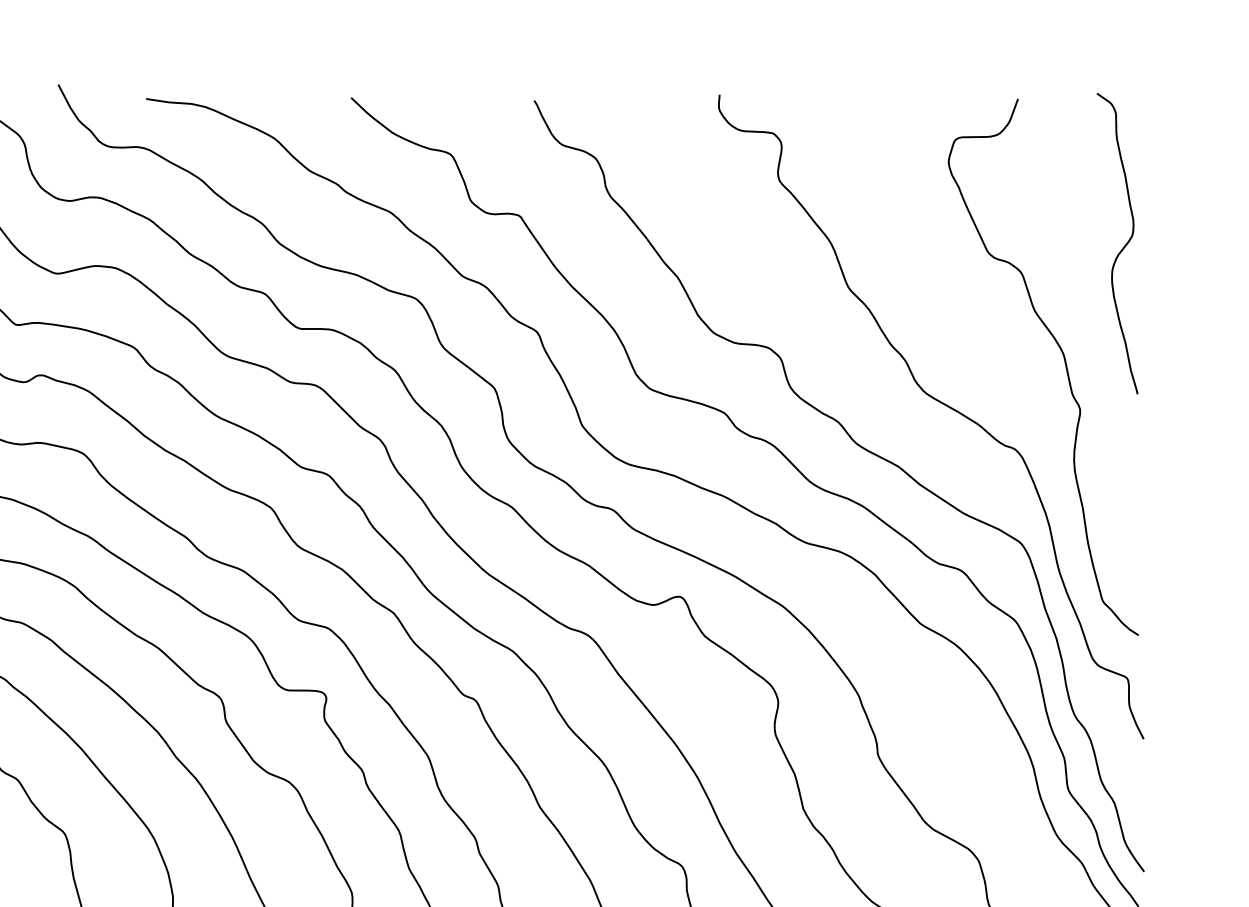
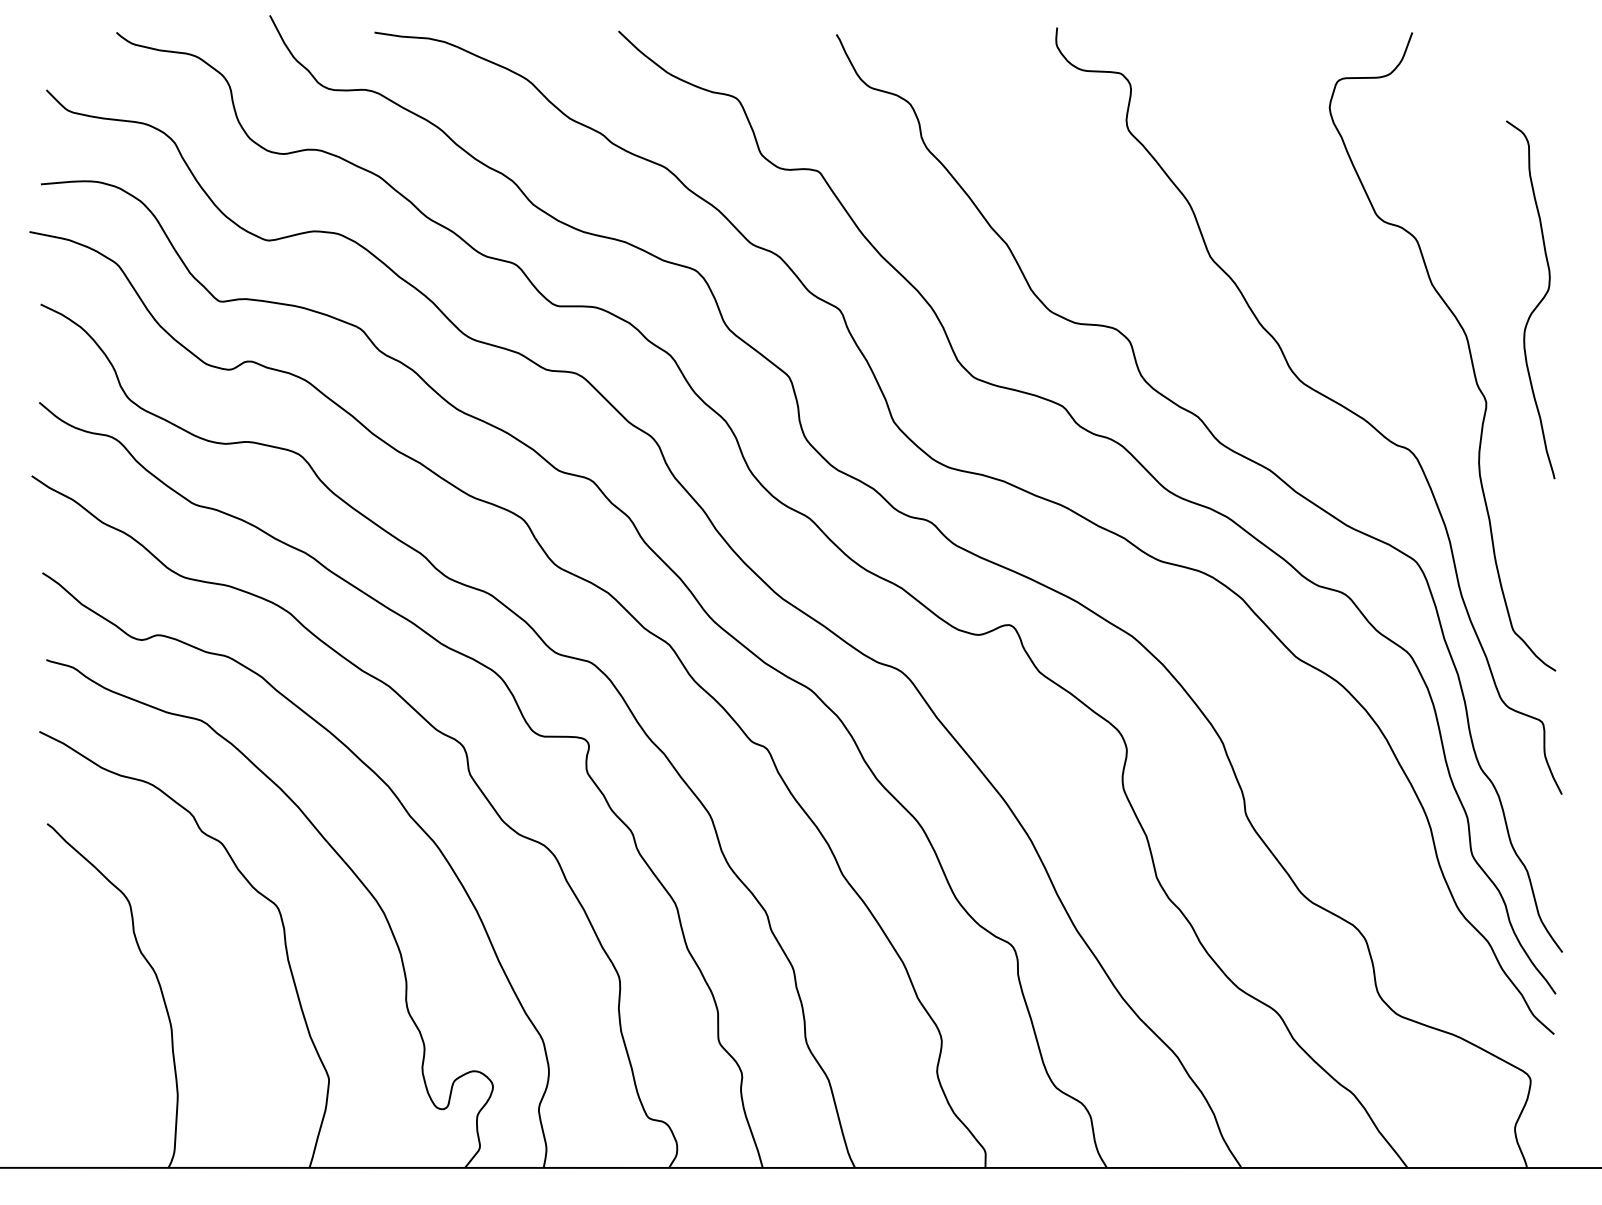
curve: (1122, 248) -> (1536, 305), moved

